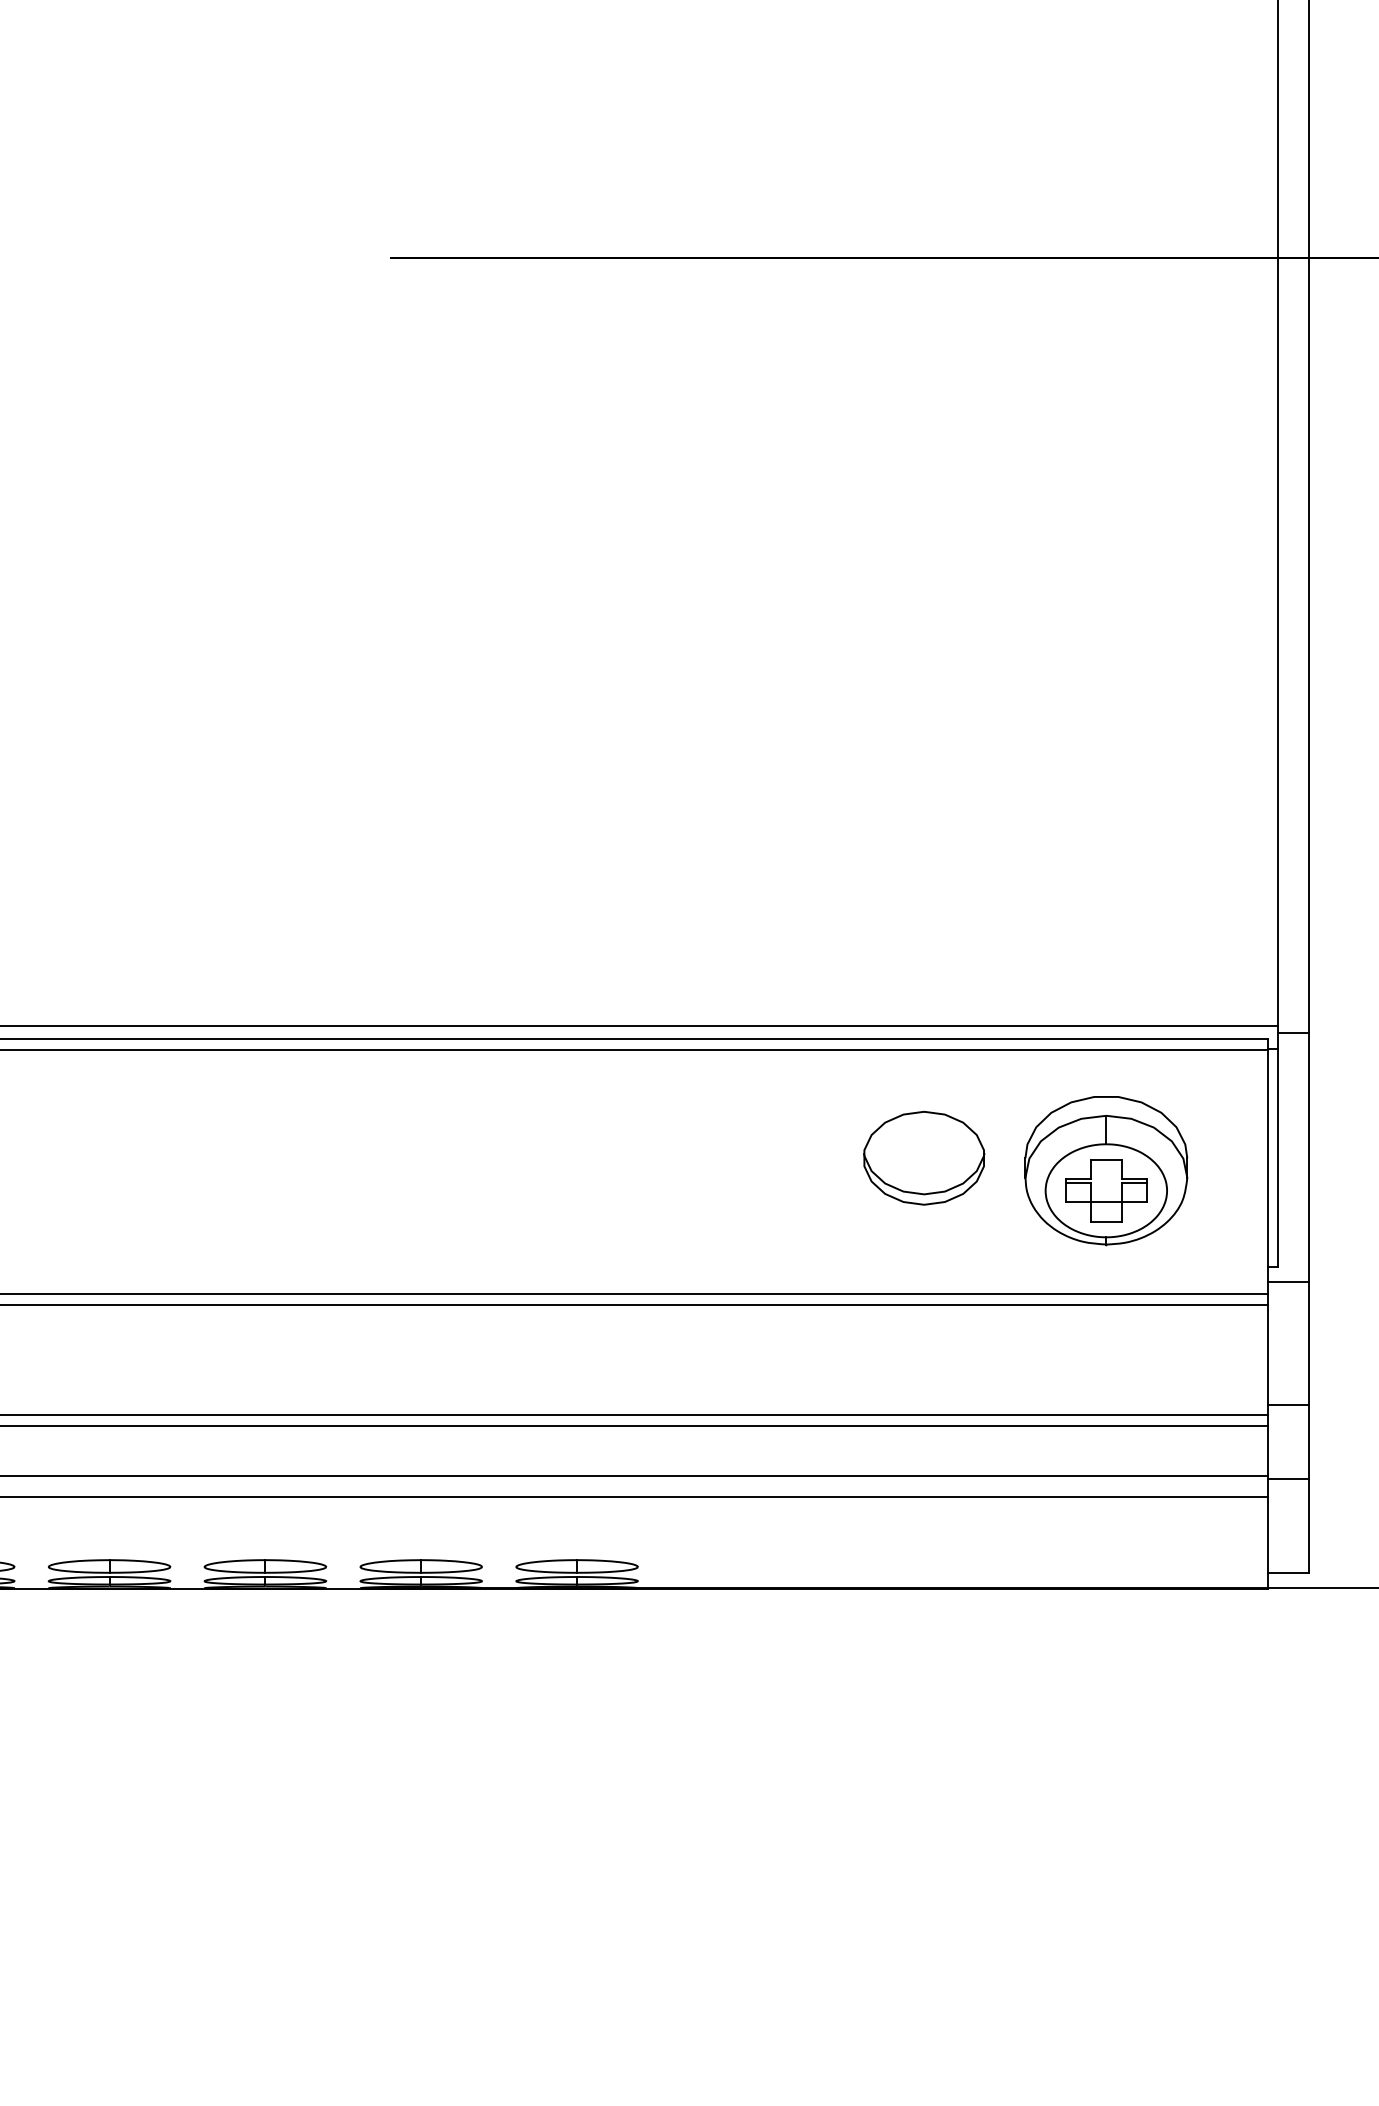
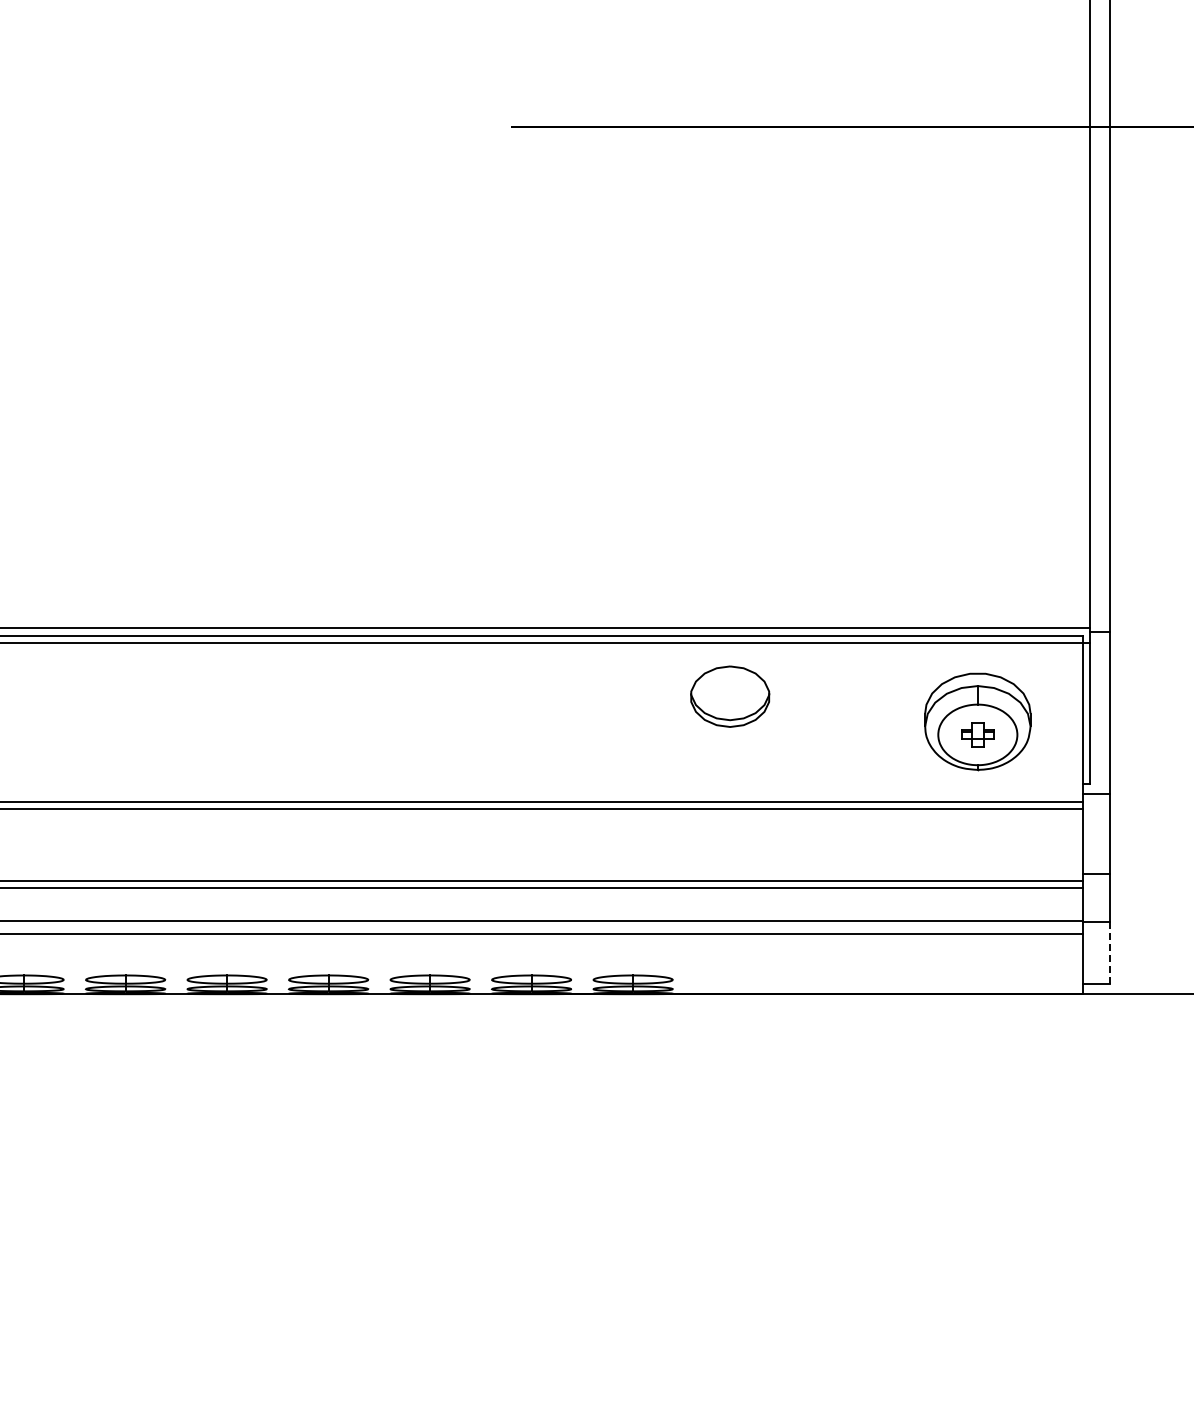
part: (924, 1157) -> (730, 696), moved
part: (1105, 1190) -> (977, 734), size x0.6
line: (1308, 1526) -> (1109, 953), solid -> dashed

